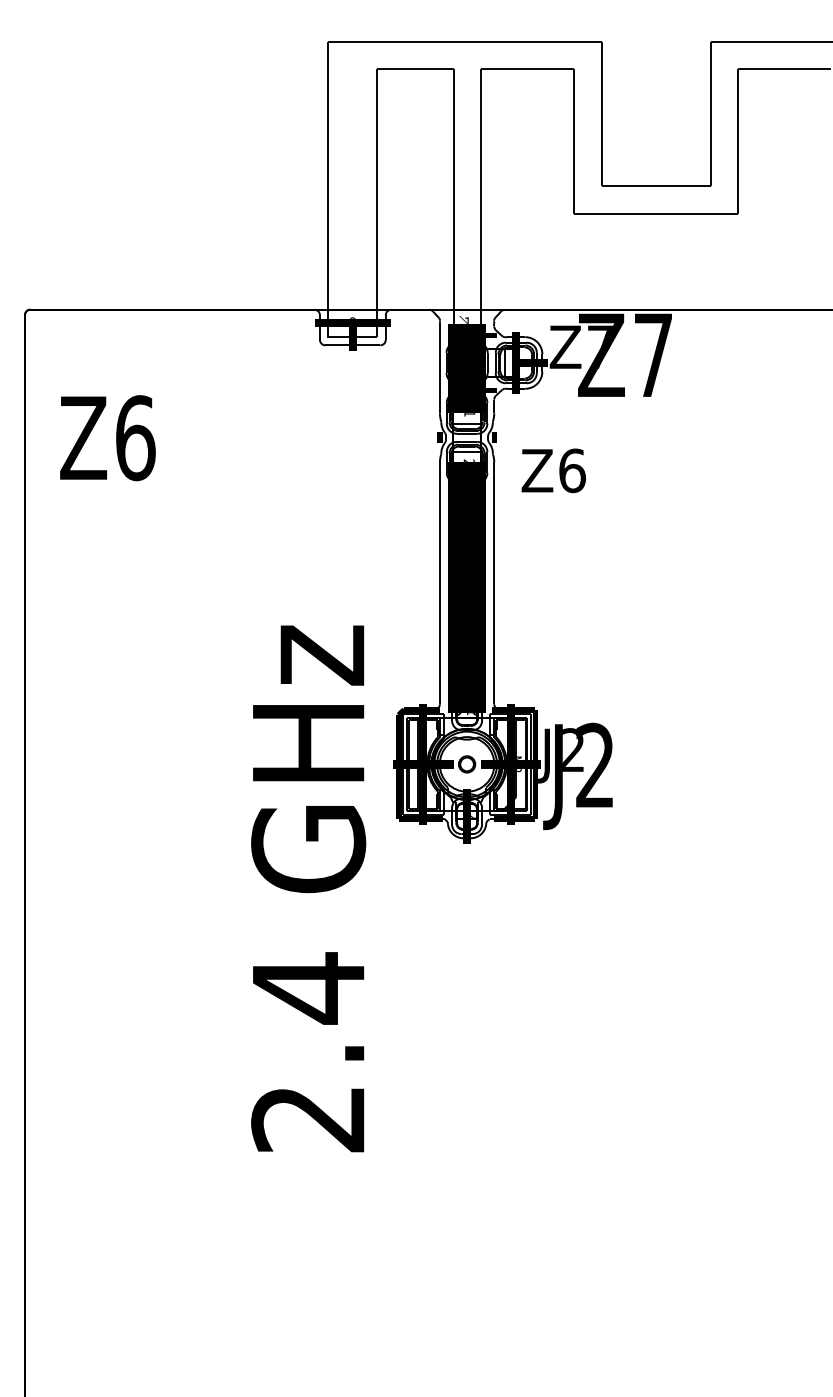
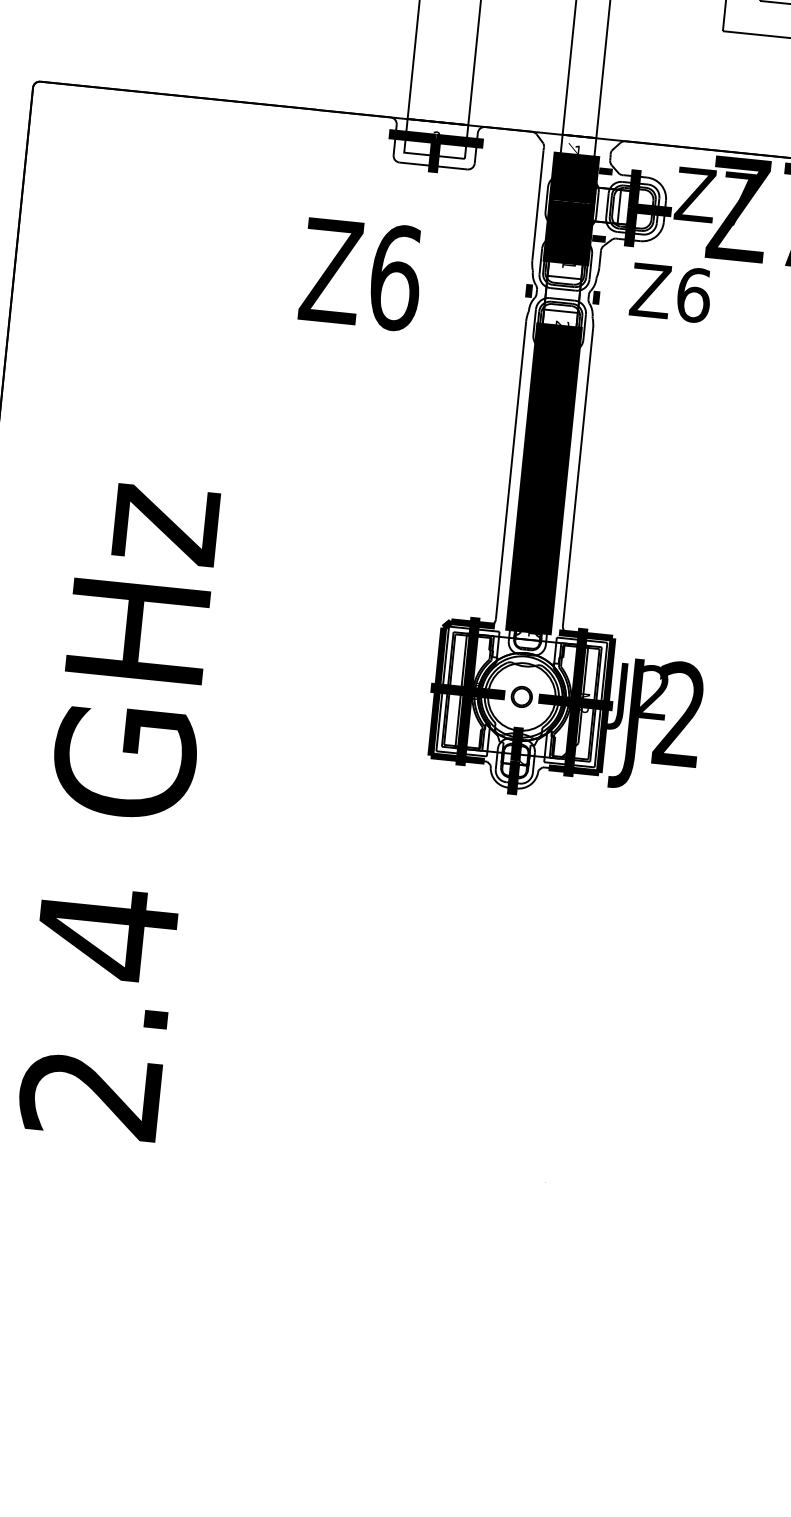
text: (107, 438) -> (360, 274), moved
text: (553, 470) -> (670, 292), moved
text: (308, 888) -> (119, 810), moved

